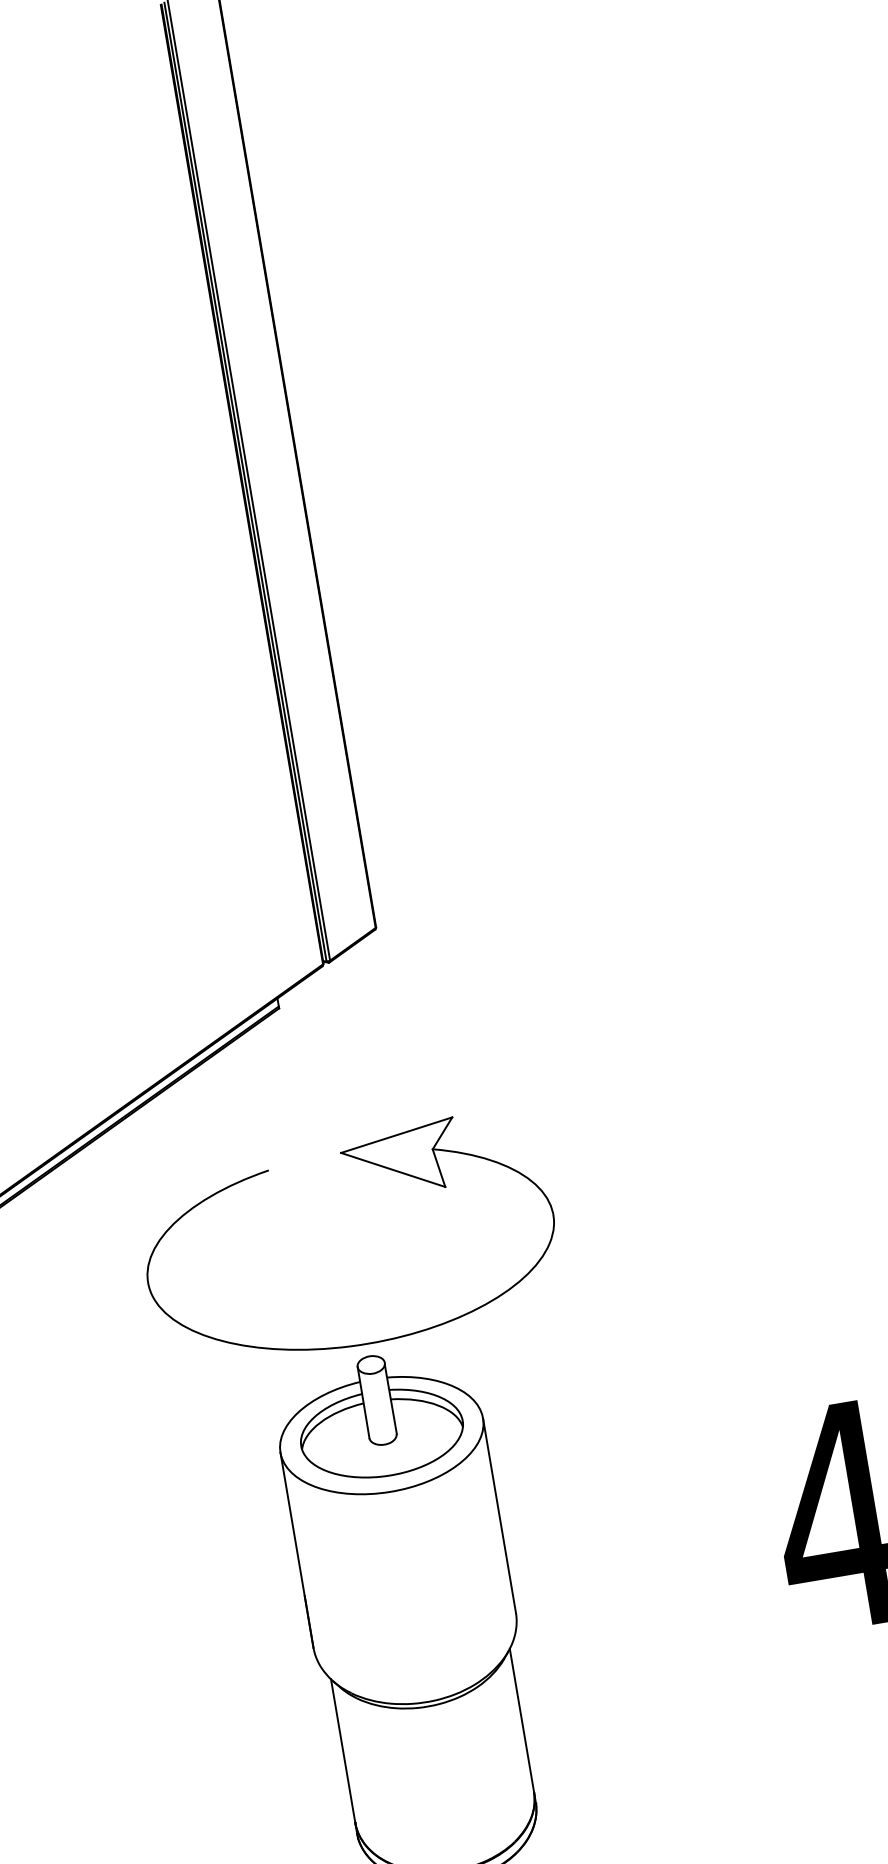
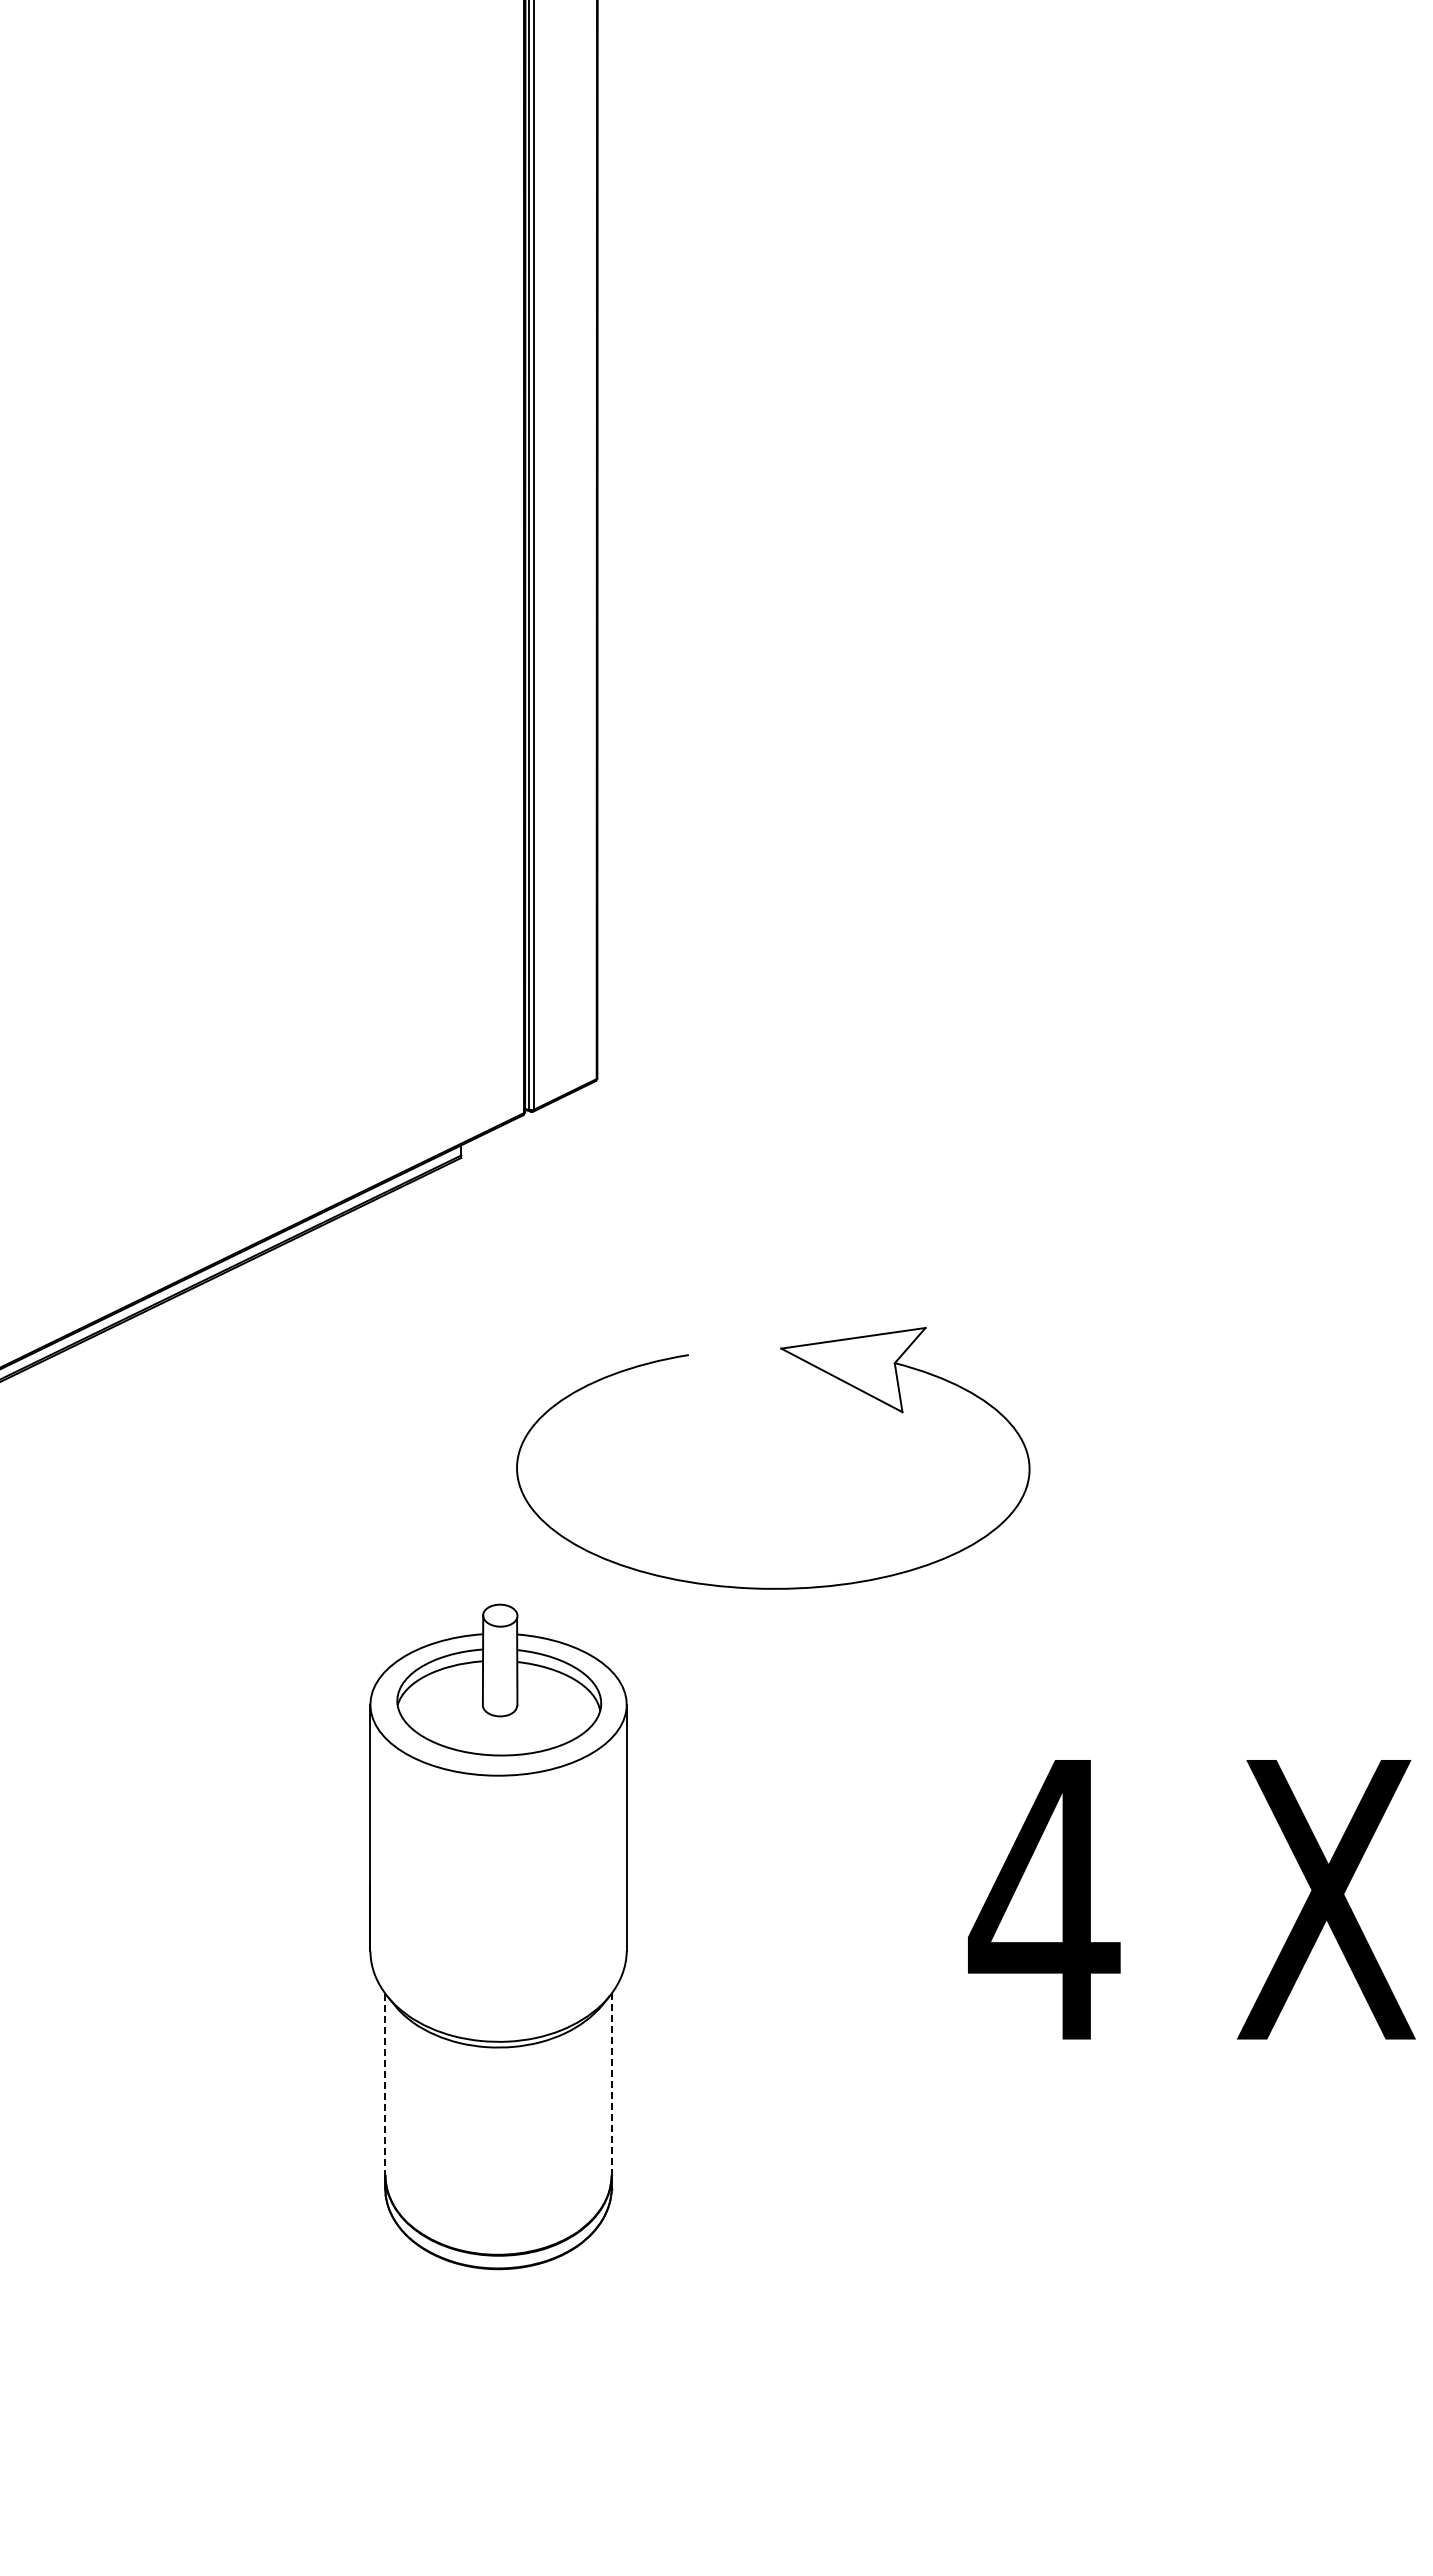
part: (373, 1164) -> (818, 1369), moved
line: (521, 1720) -> (611, 2084), solid -> dashed
line: (343, 1750) -> (385, 2084), solid -> dashed

